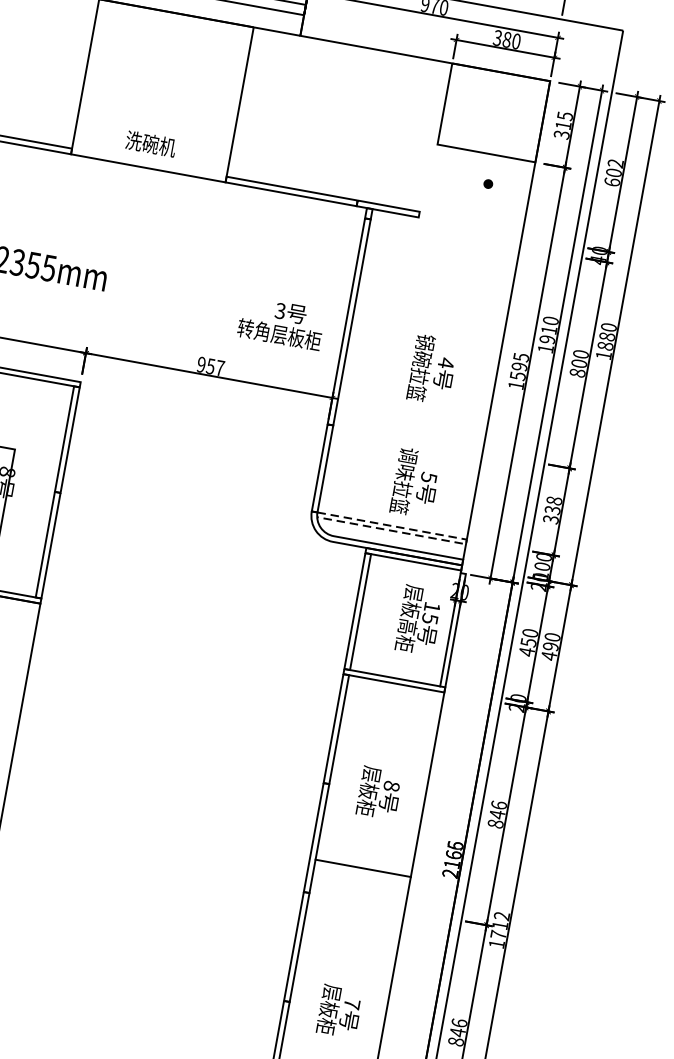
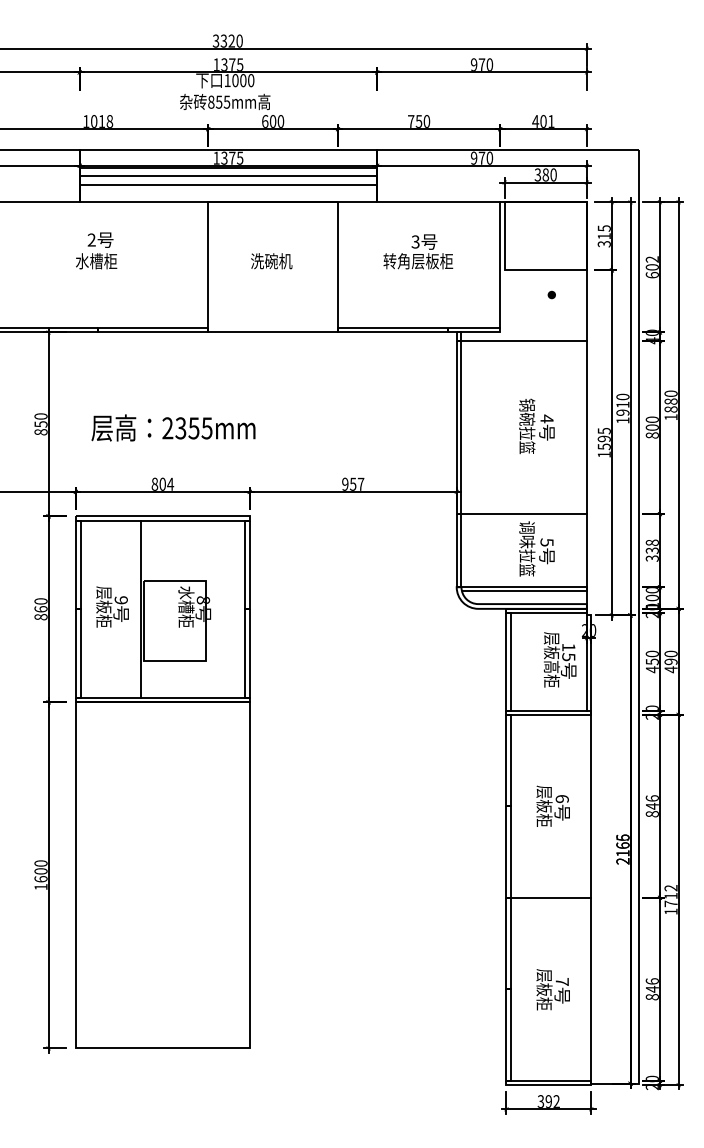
line: (433, 136) -> (500, 264), added
text: (150, 144) -> (271, 261), moved
line: (444, 233) -> (523, 341), added
text: (281, 323) -> (418, 251), moved
text: (431, 370) -> (536, 426), moved
line: (407, 439) -> (523, 514), added
line: (465, 542) -> (586, 589), dashed -> solid
text: (390, 786) -> (561, 799), 8 -> 6
line: (363, 868) -> (551, 897), moved

